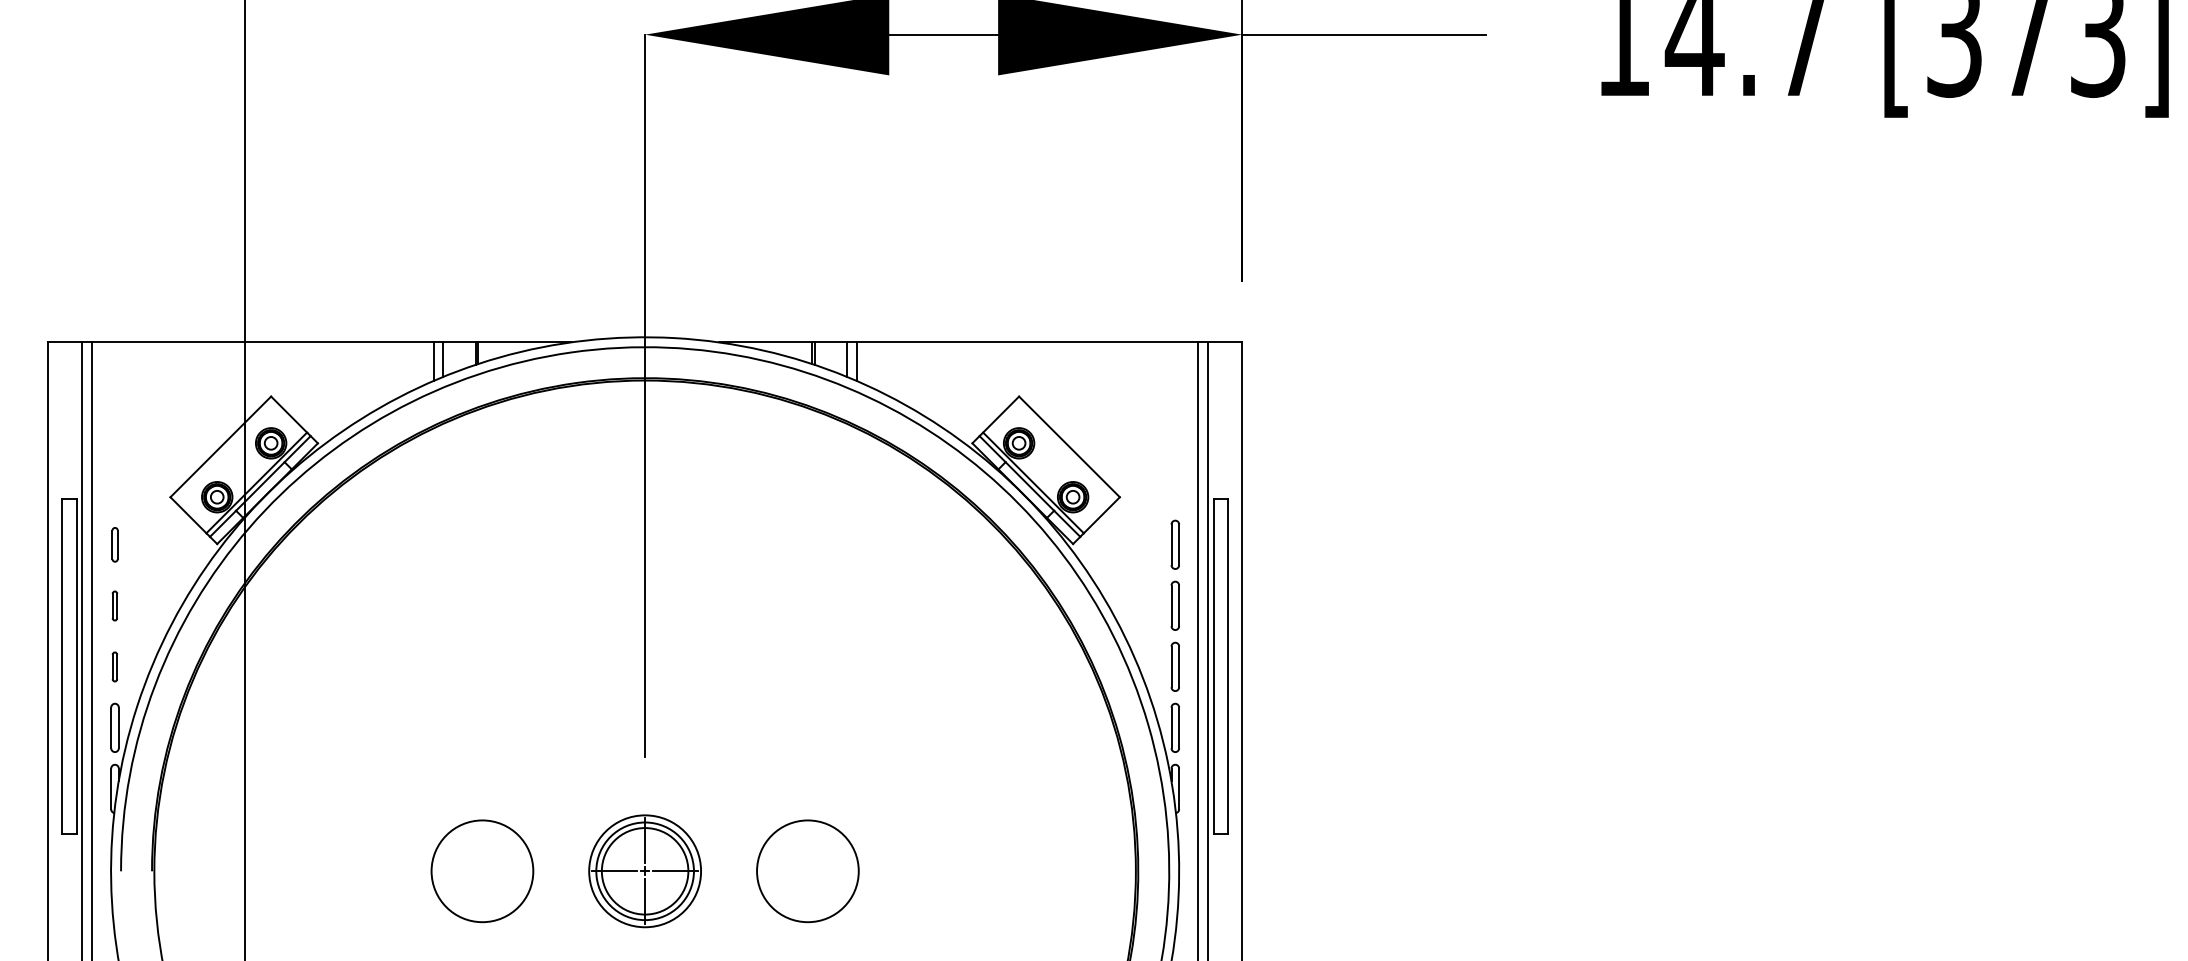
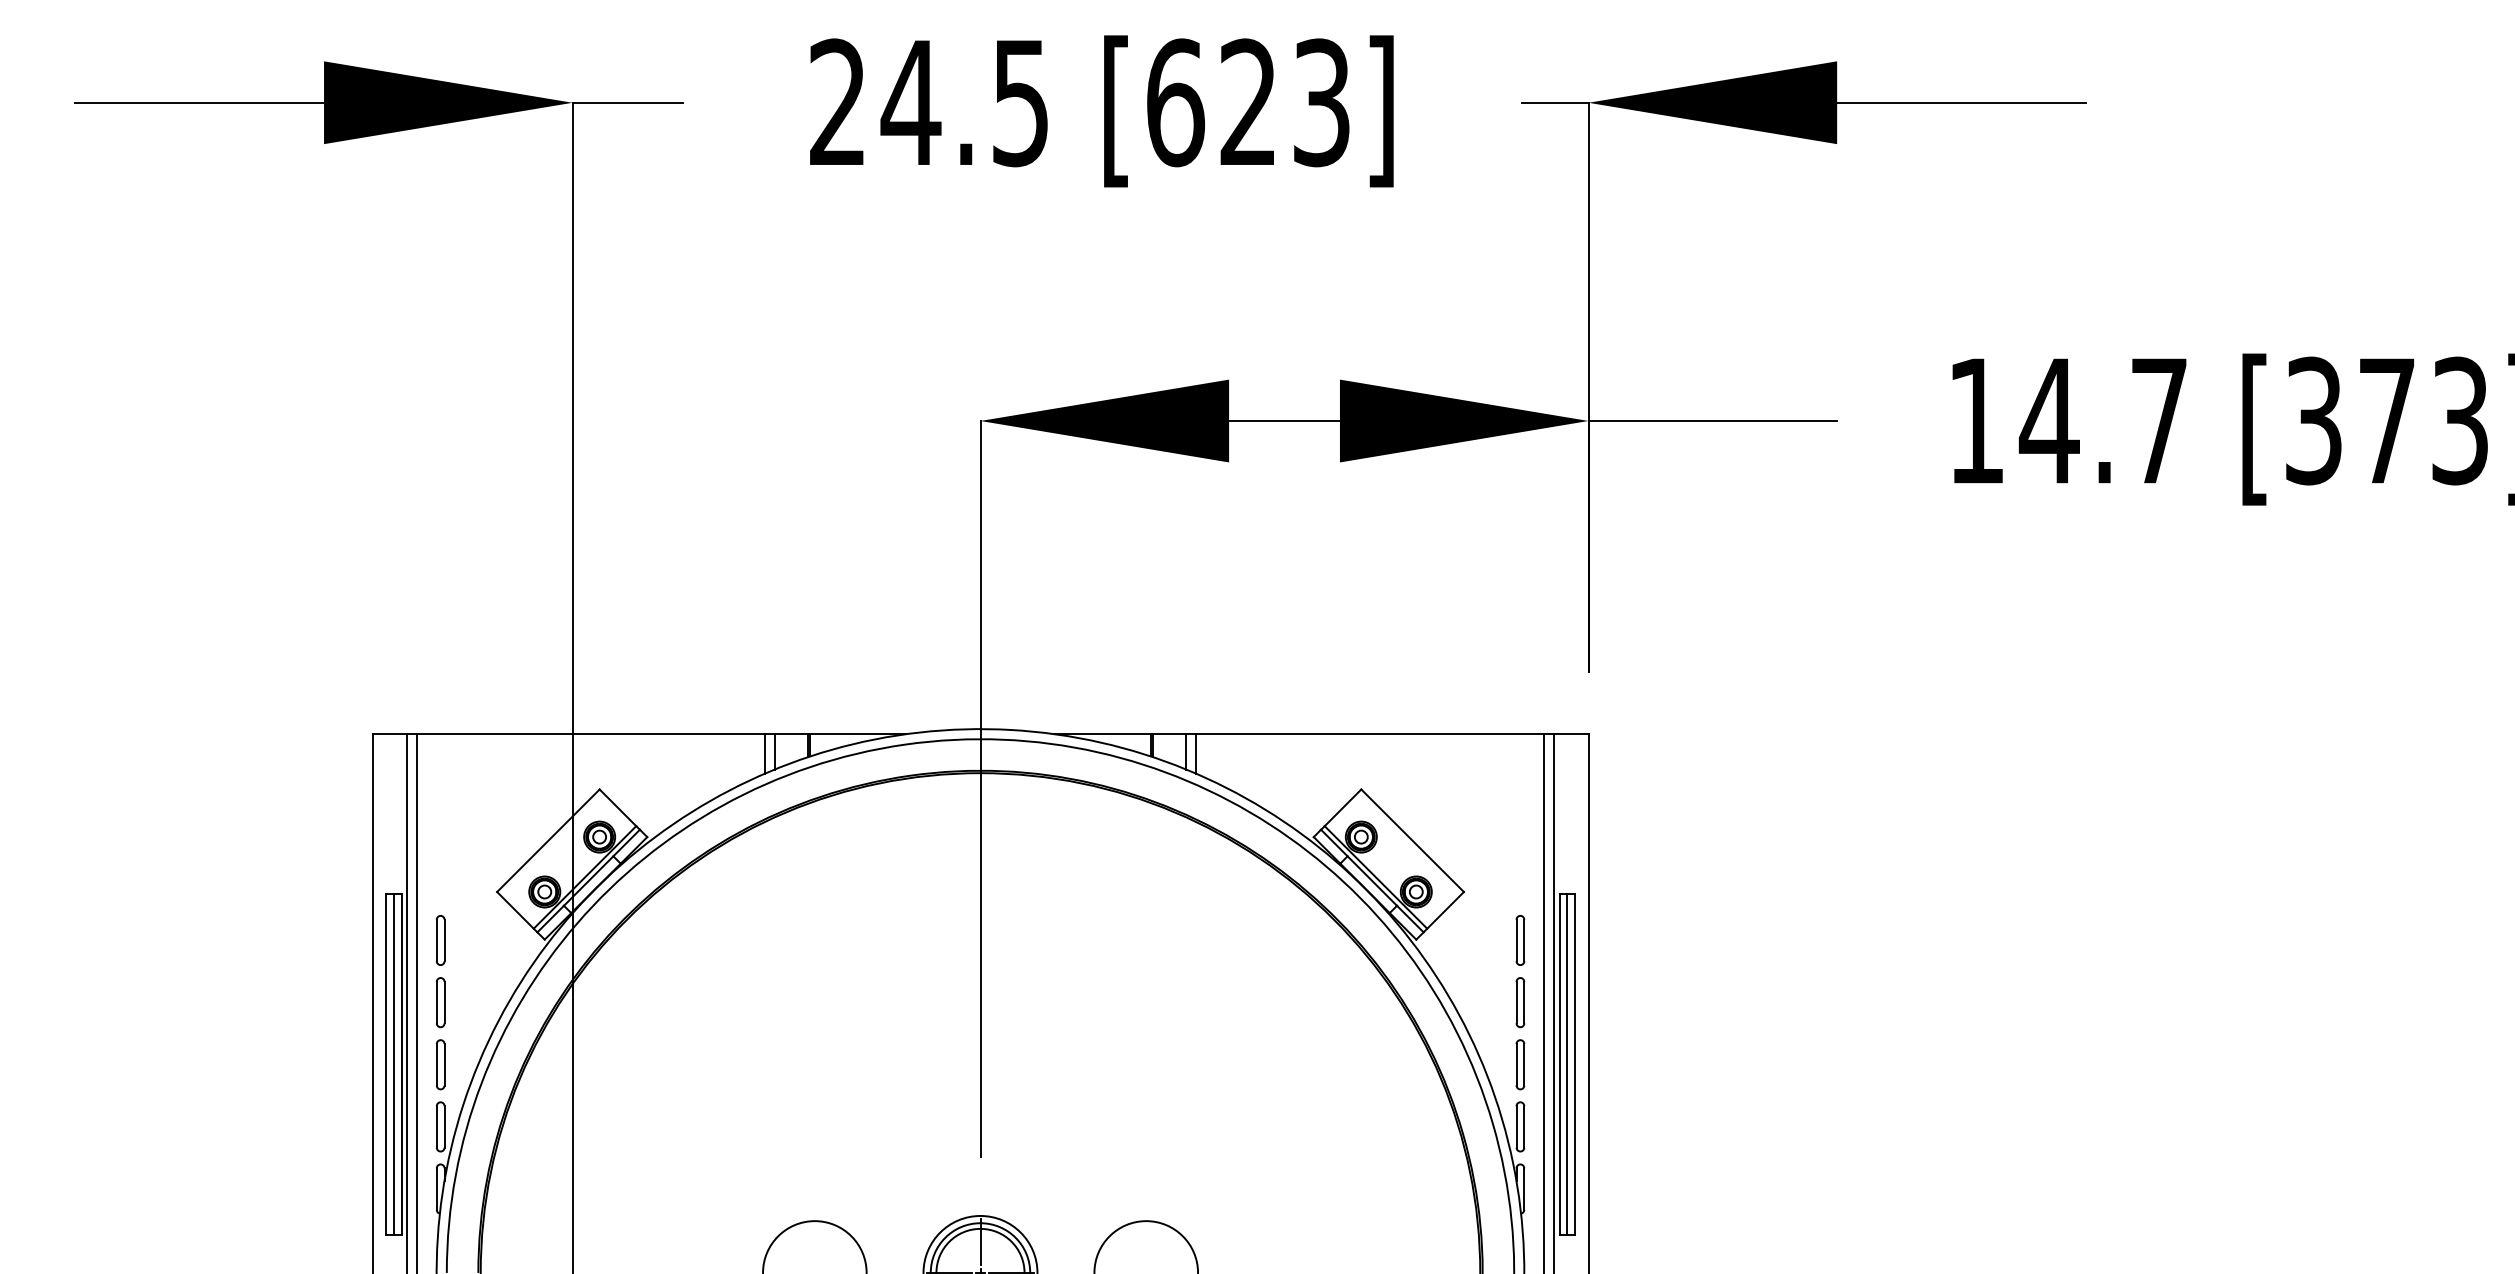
part: (114, 544) -> (440, 940), size x1.43
part: (114, 605) -> (440, 1002), size x1.67
line: (68, 666) -> (393, 1064), added
part: (114, 666) -> (440, 1064), size x1.67
line: (1221, 666) -> (1567, 1064), added

